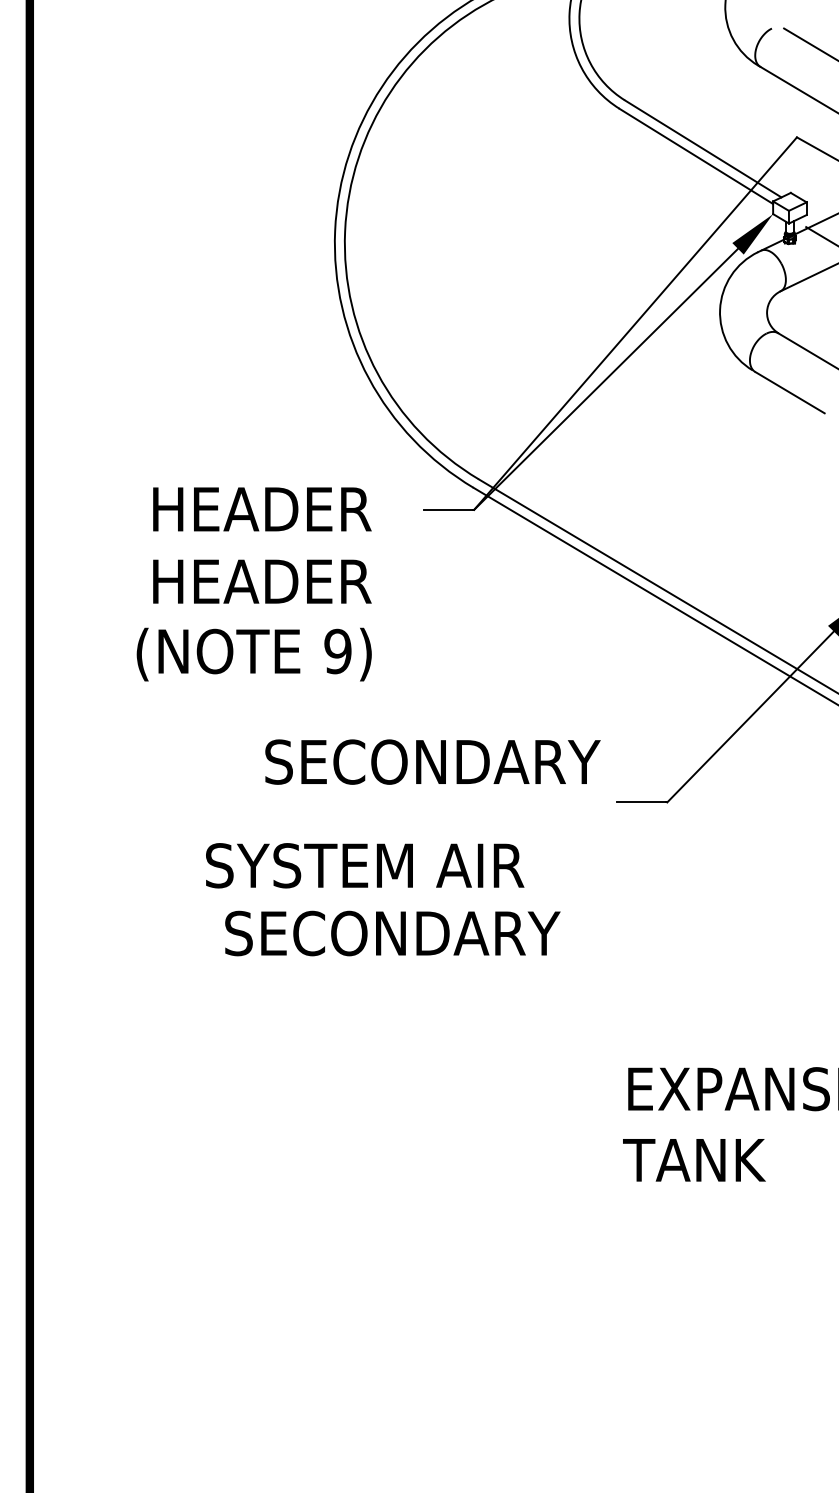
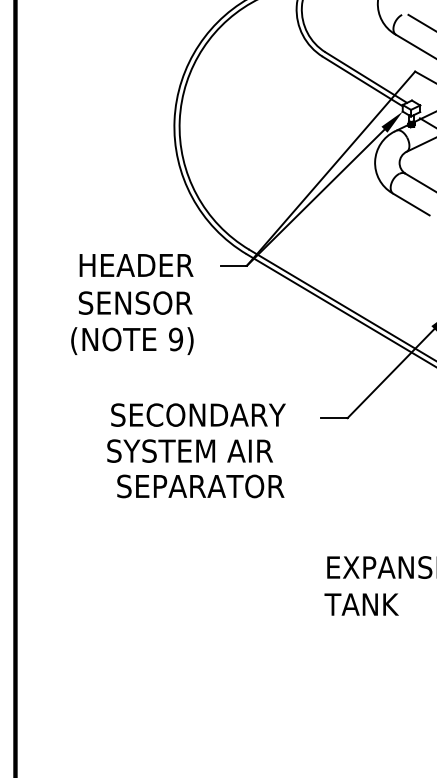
text: (260, 580) -> (135, 302), HEADER -> SENSOR
text: (432, 760) -> (198, 414), moved
text: (425, 933) -> (221, 486), SECONDARY -> SEPARATOR

